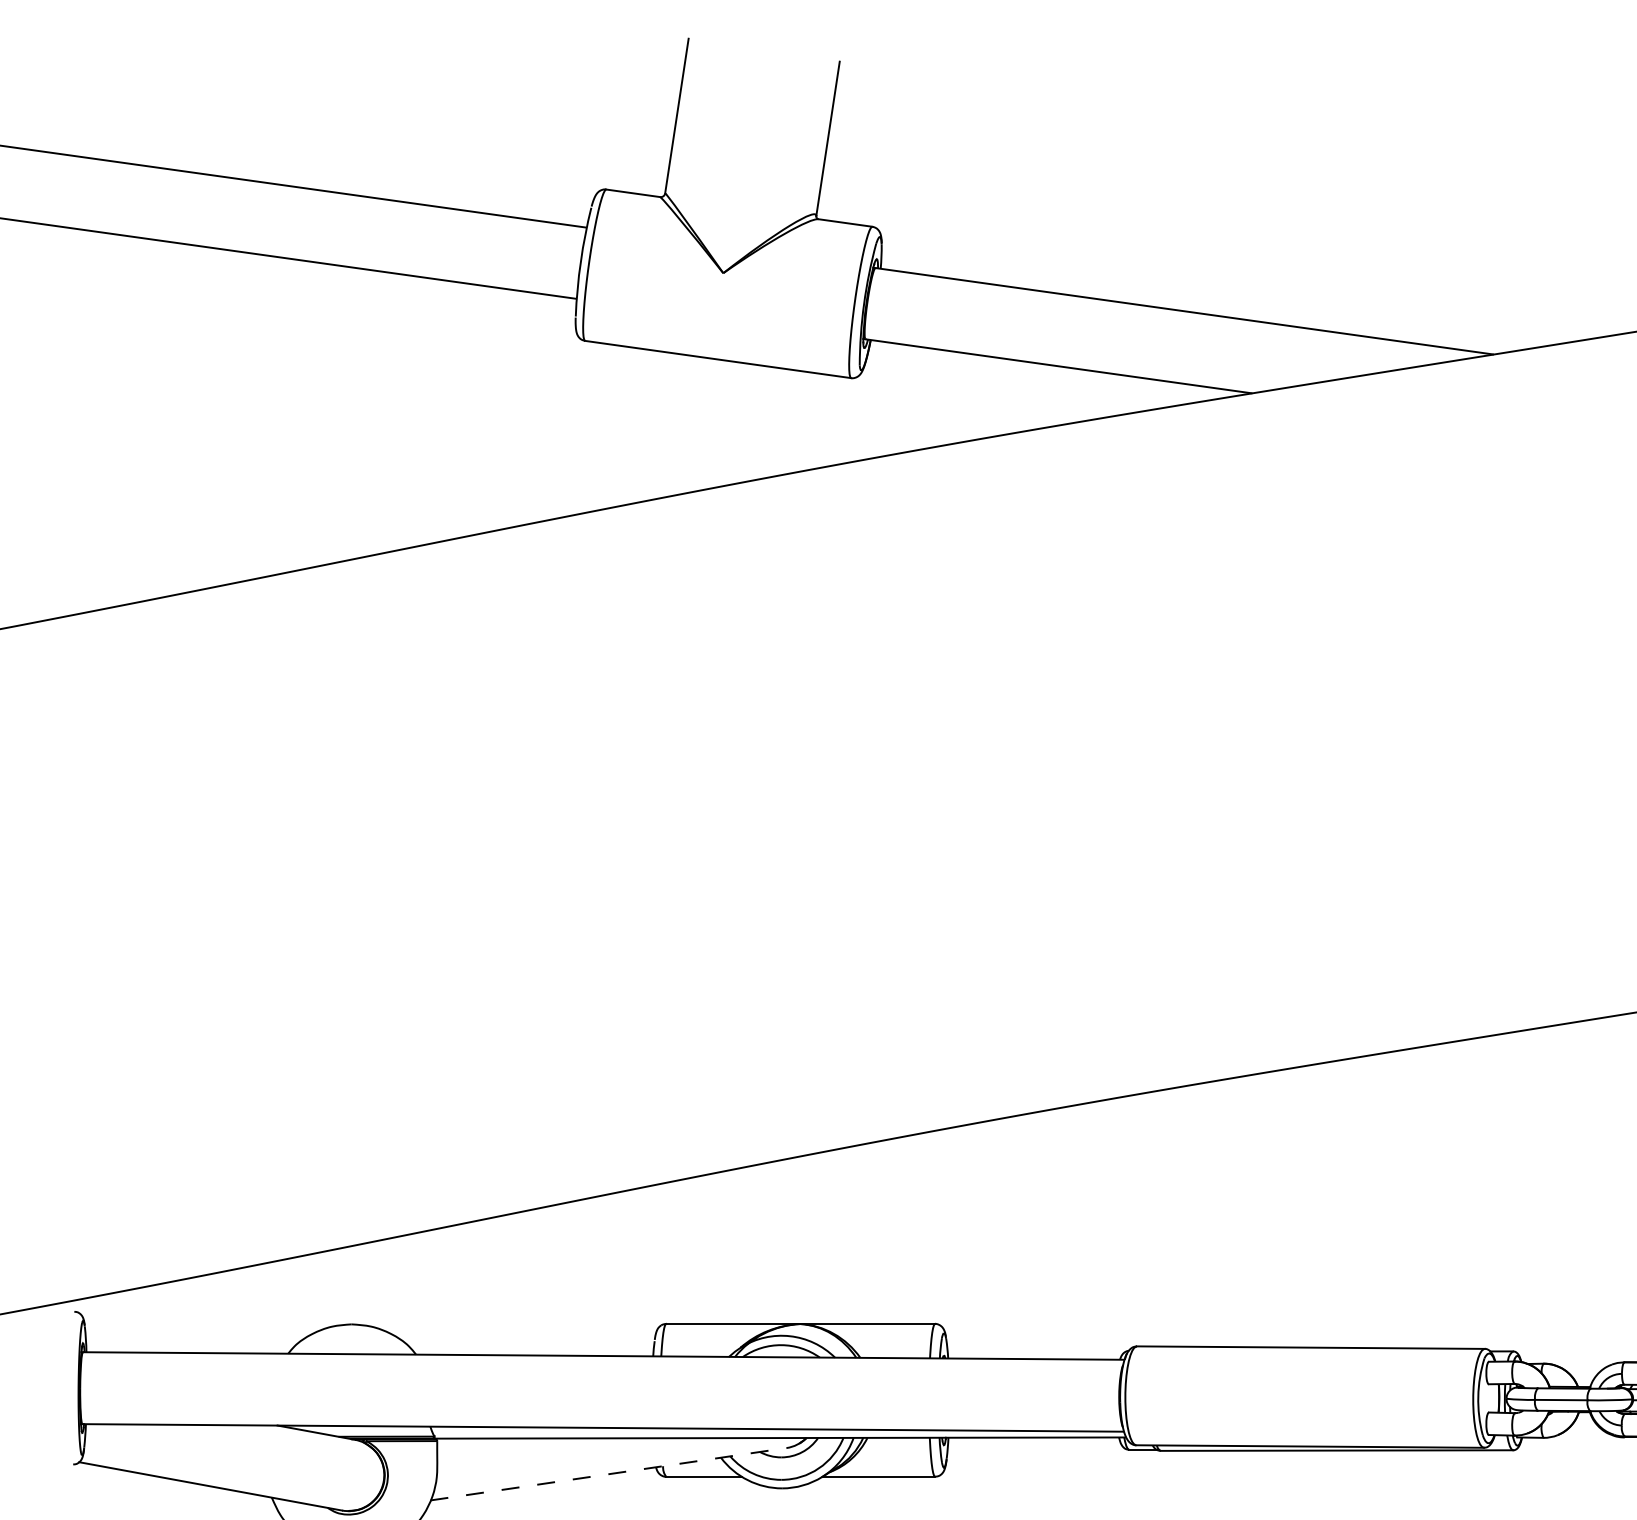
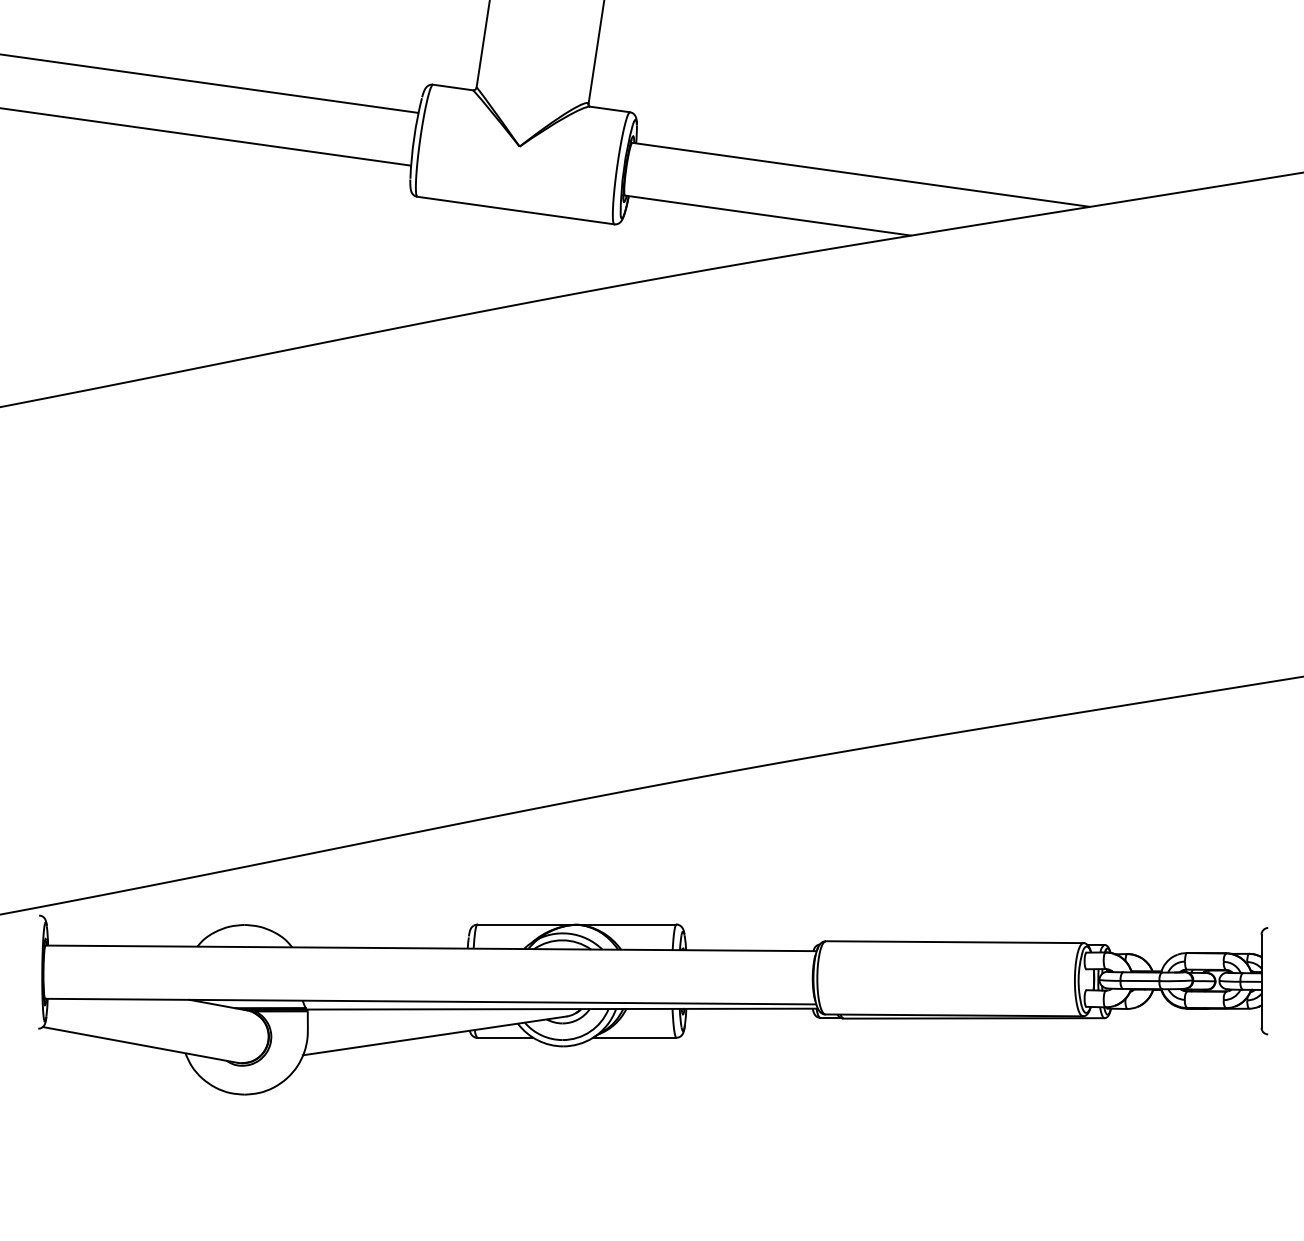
line: (609, 1473) -> (435, 1035), dashed -> solid

